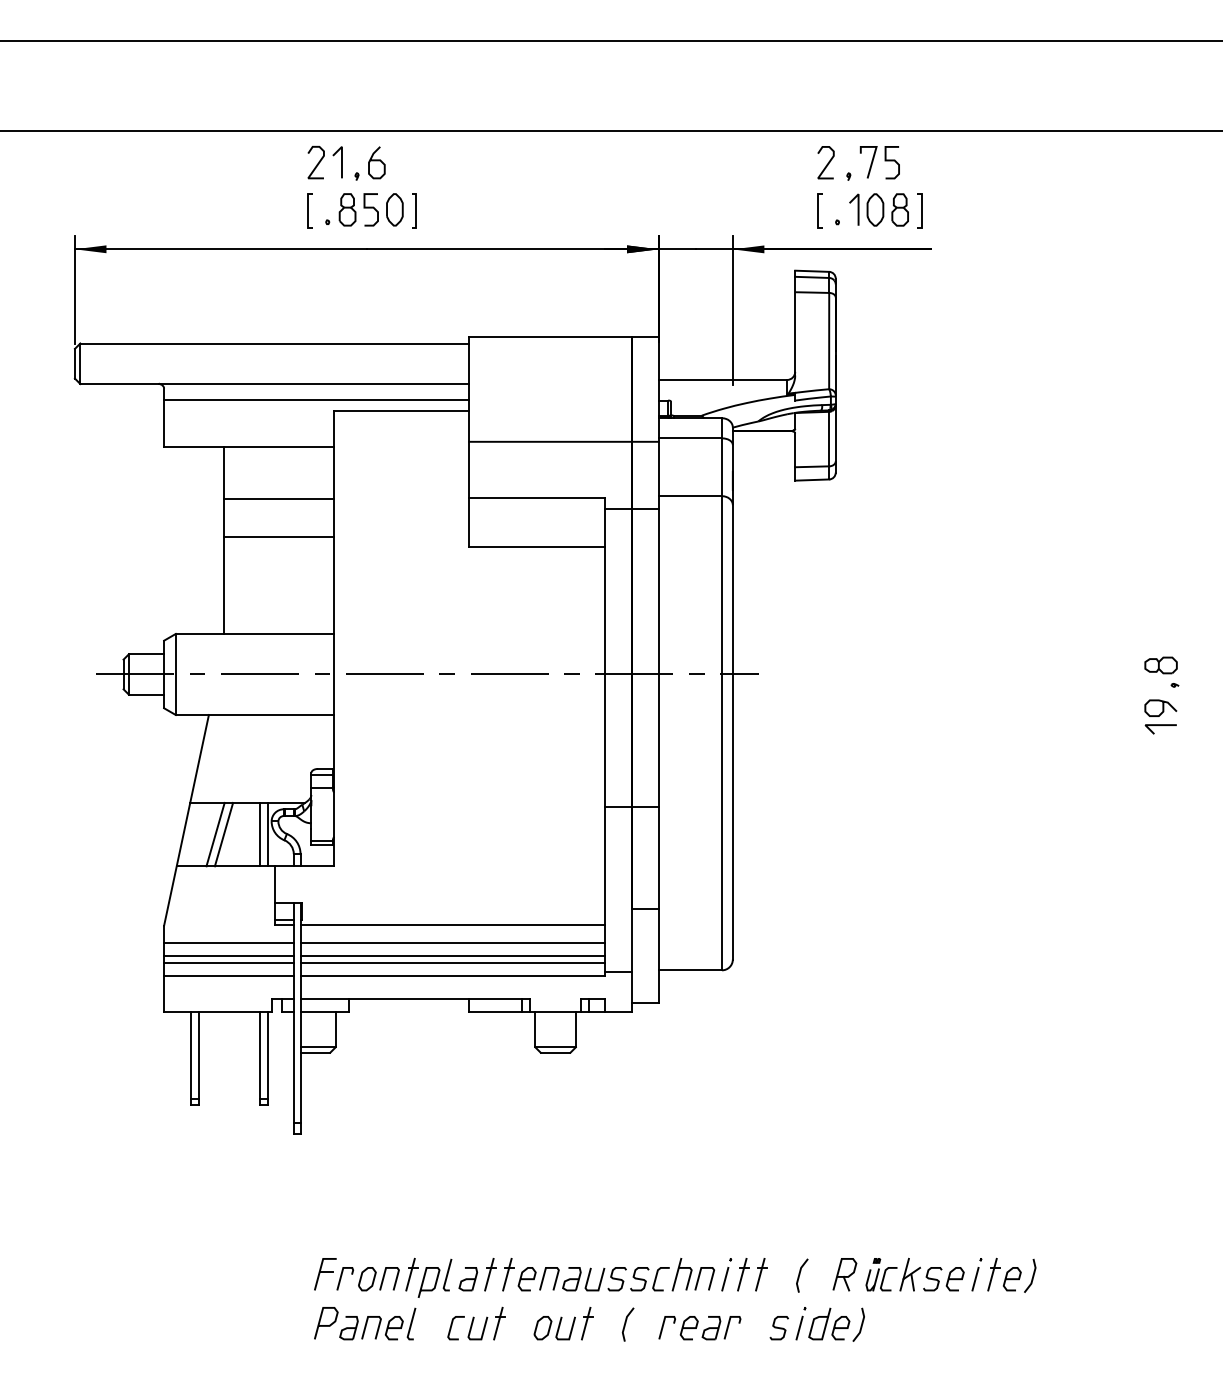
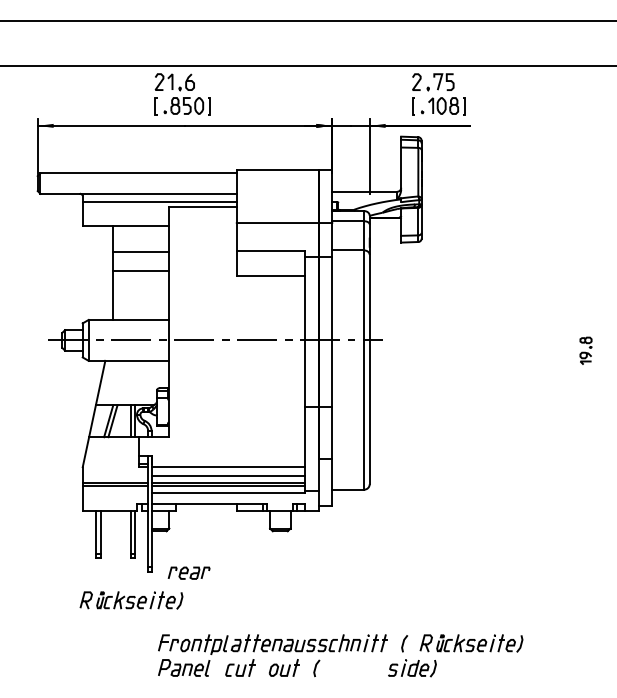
part: (1162, 694) -> (586, 350), size x0.7
line: (229, 942) -> (115, 475), removed
line: (229, 975) -> (115, 492), removed
part: (260, 1189) -> (131, 600), added
part: (698, 1326) -> (188, 572), moved

